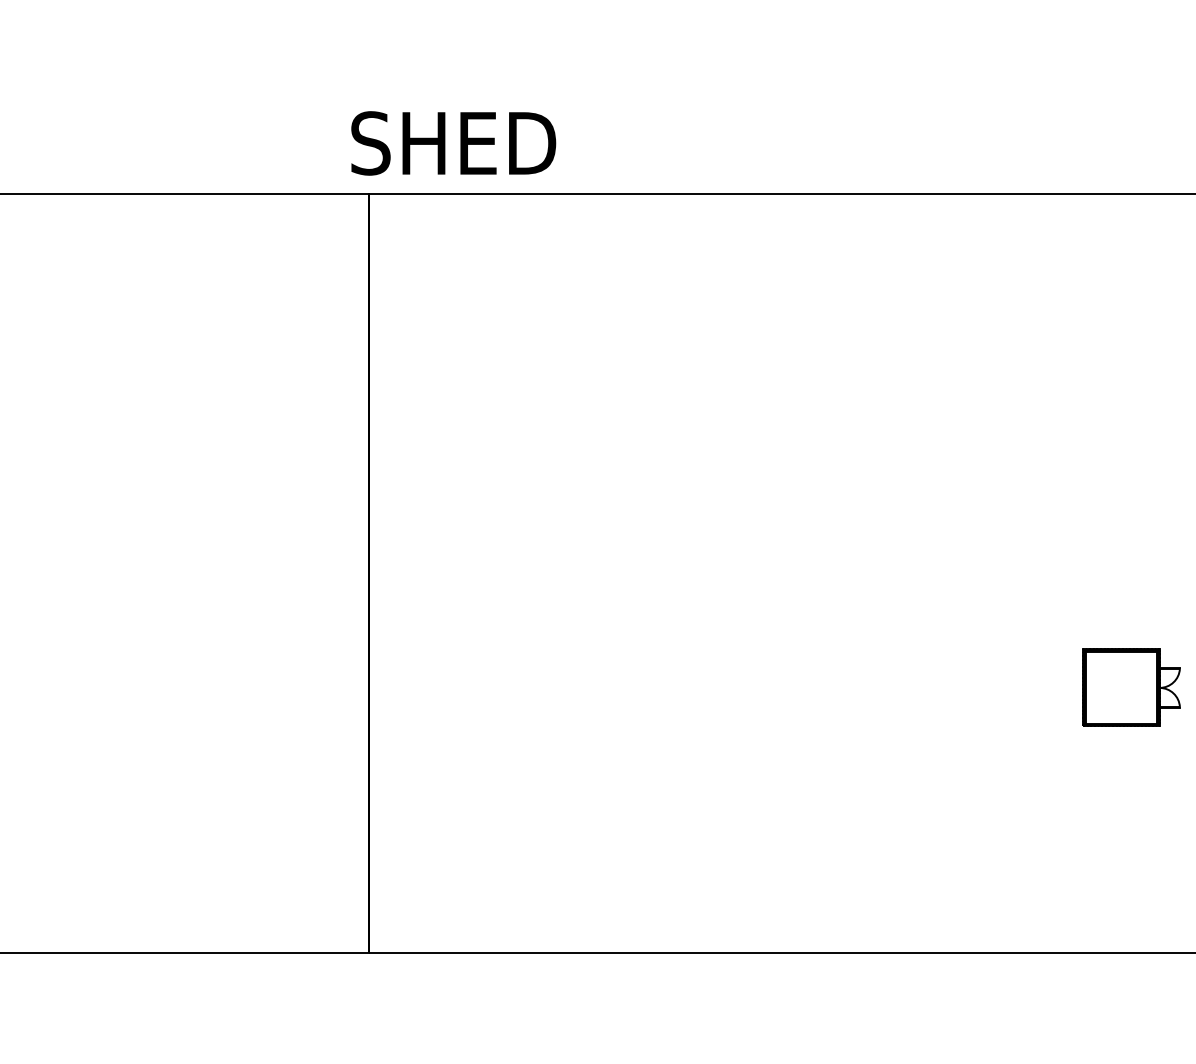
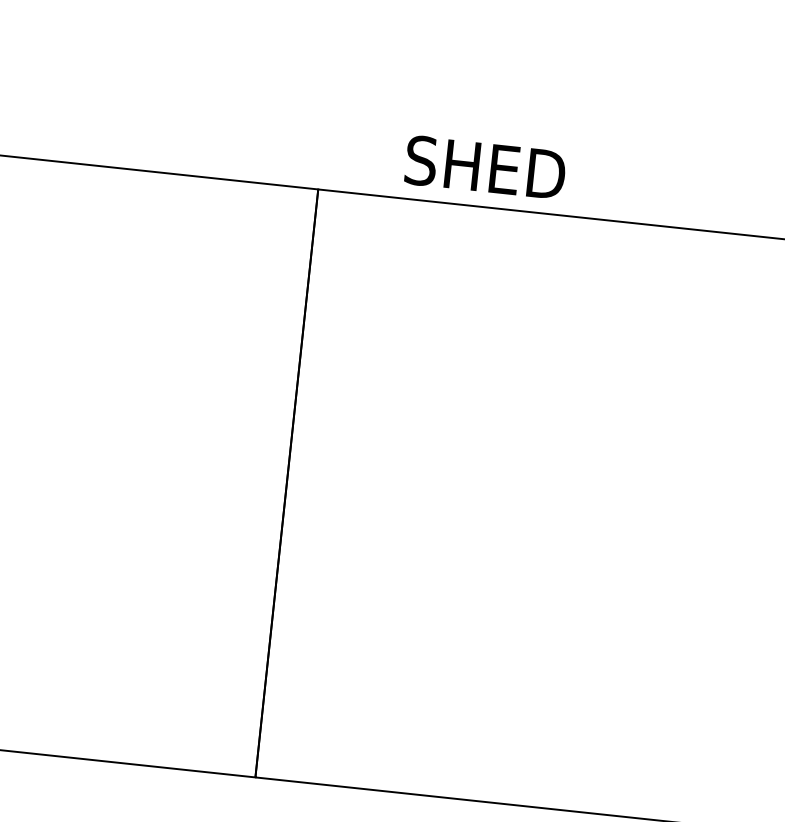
text: (453, 143) -> (485, 167), moved

